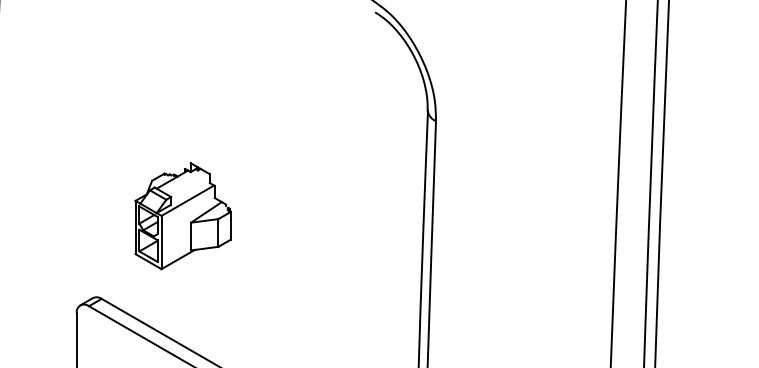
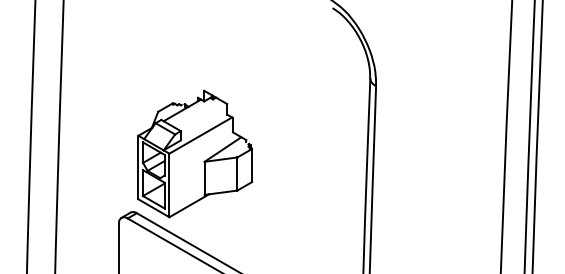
part: (182, 215) -> (194, 153), size x1.67

